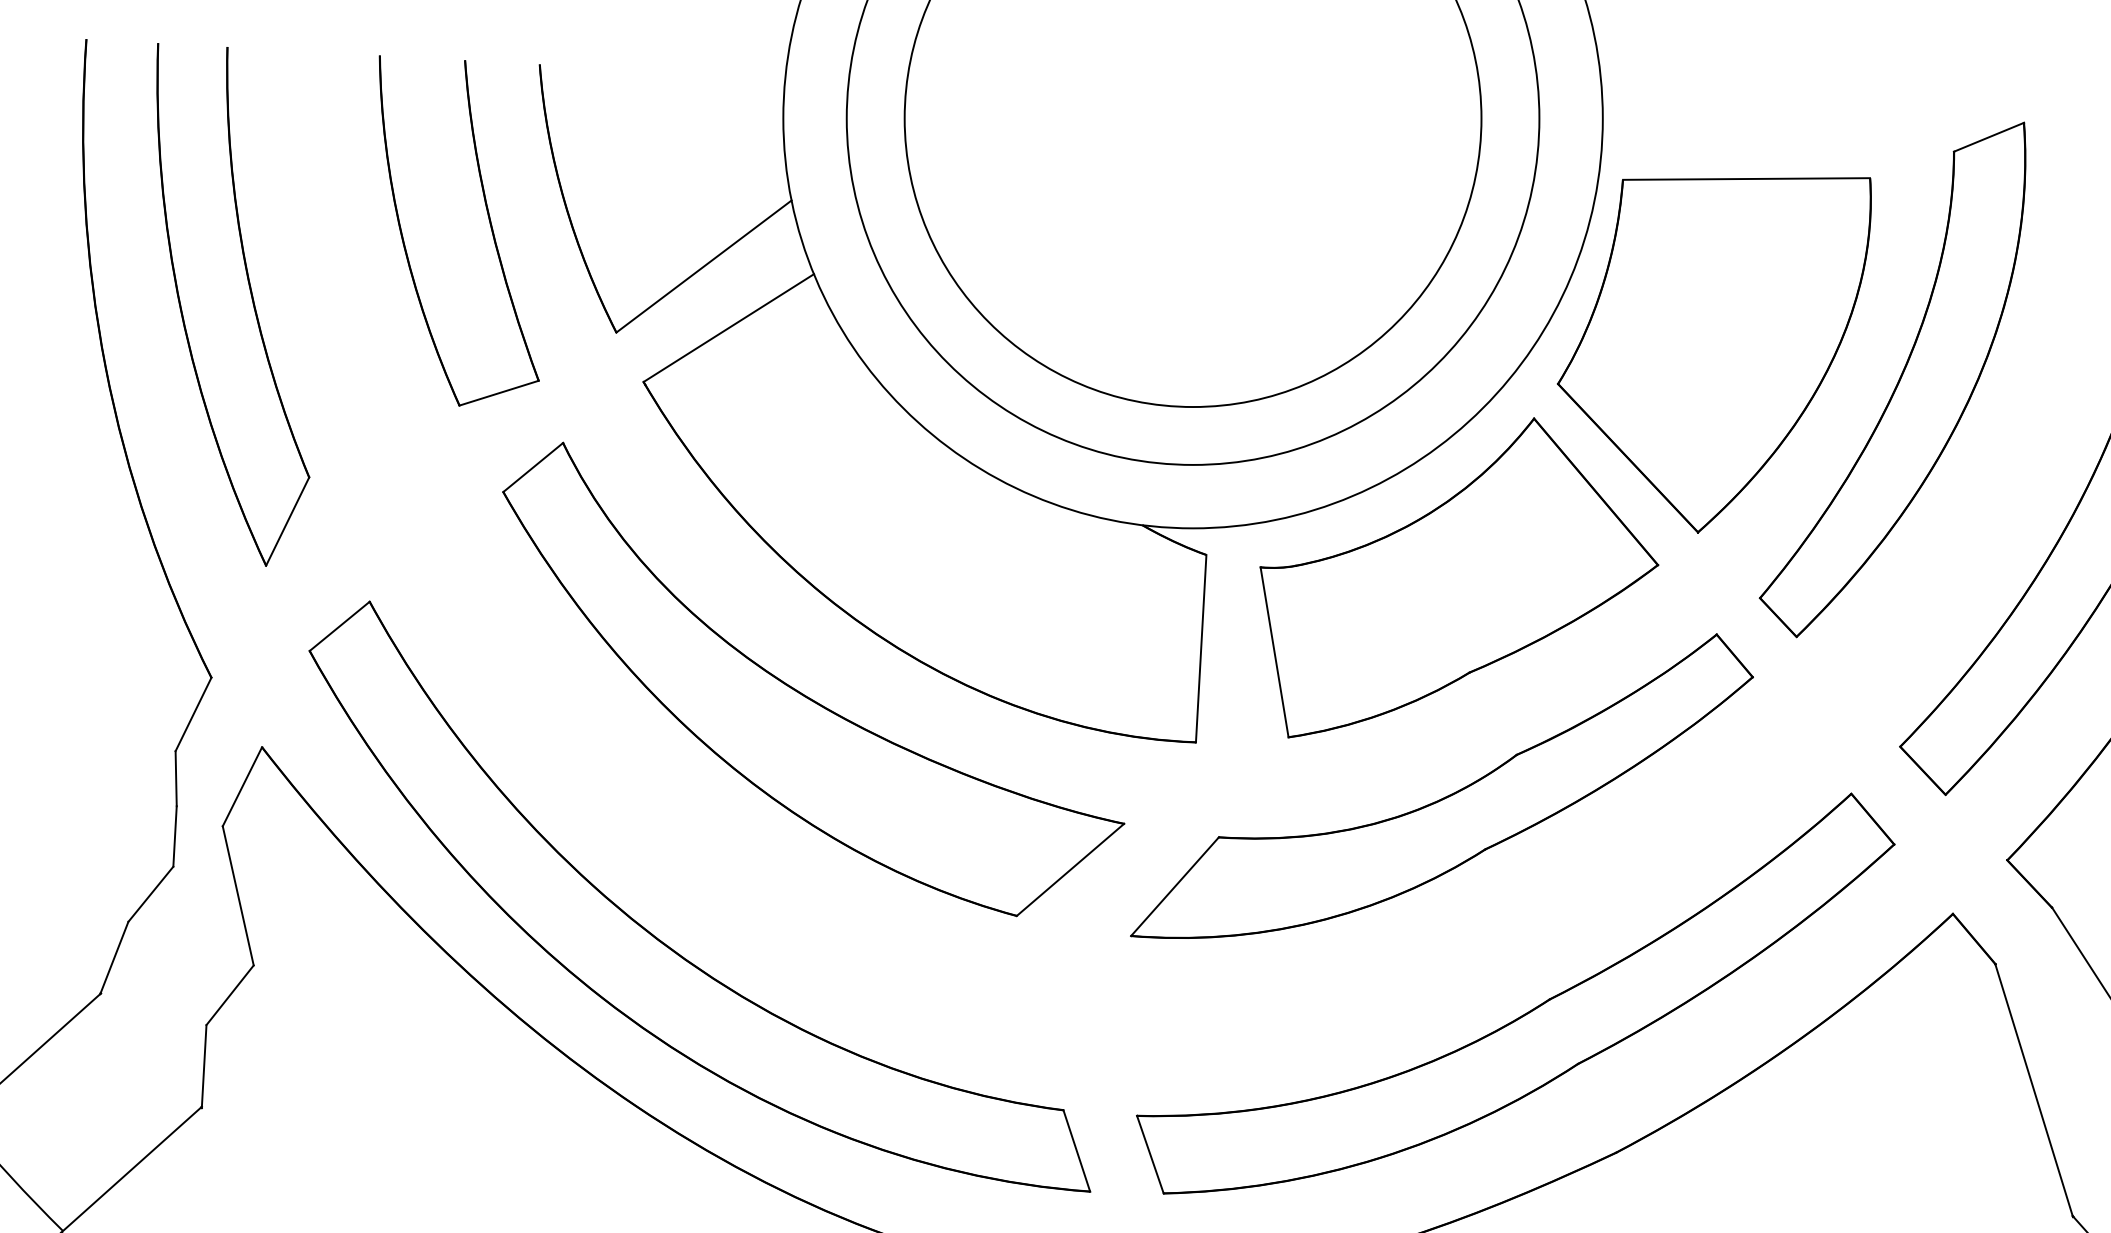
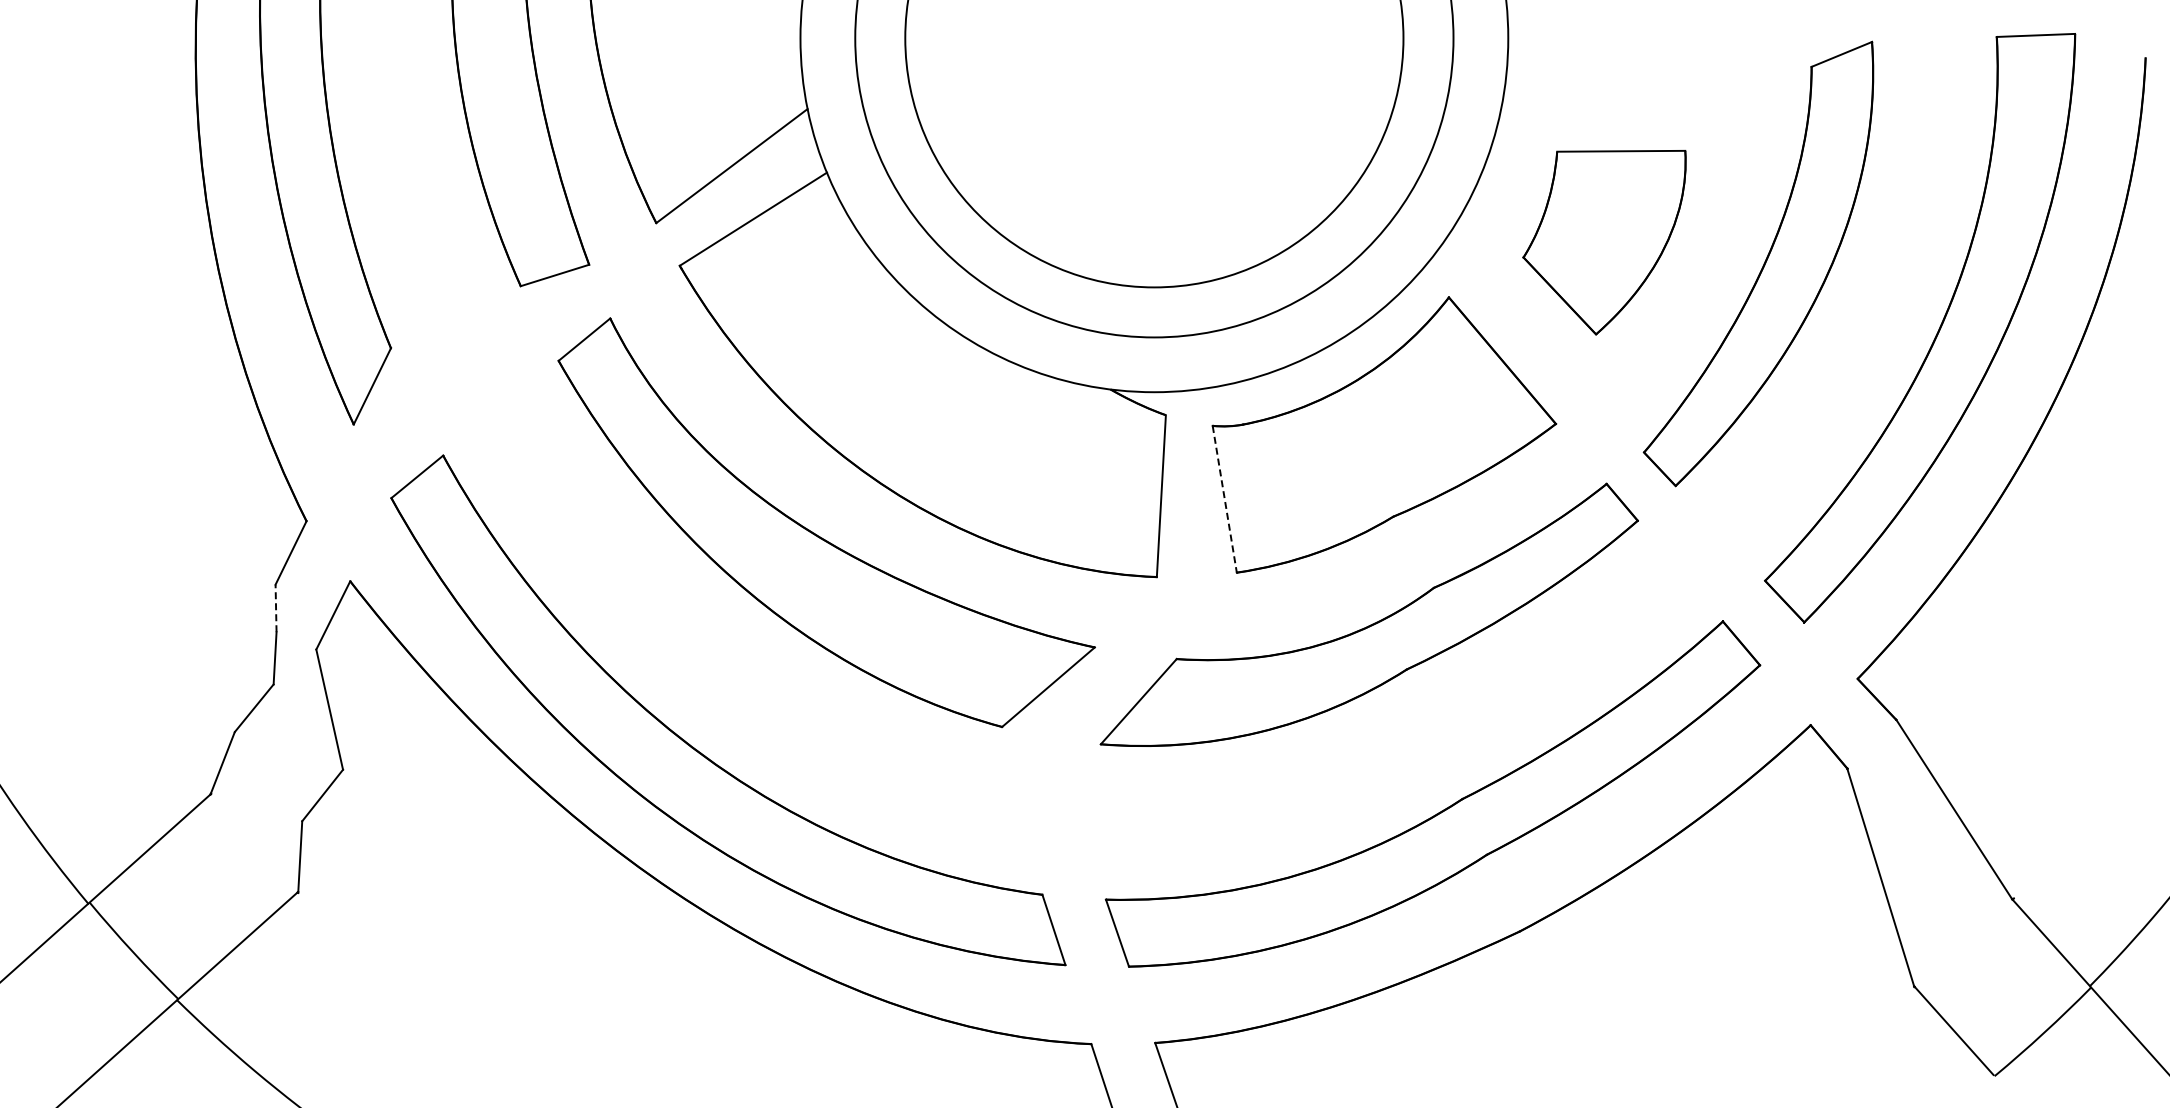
part: (1714, 355) -> (1604, 242), size x0.6
line: (1274, 652) -> (1224, 499), solid -> dashed
line: (176, 778) -> (276, 608), solid -> dashed

